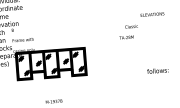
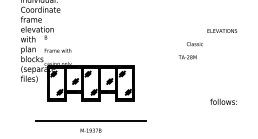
line: (53, 93) -> (90, 120), added

